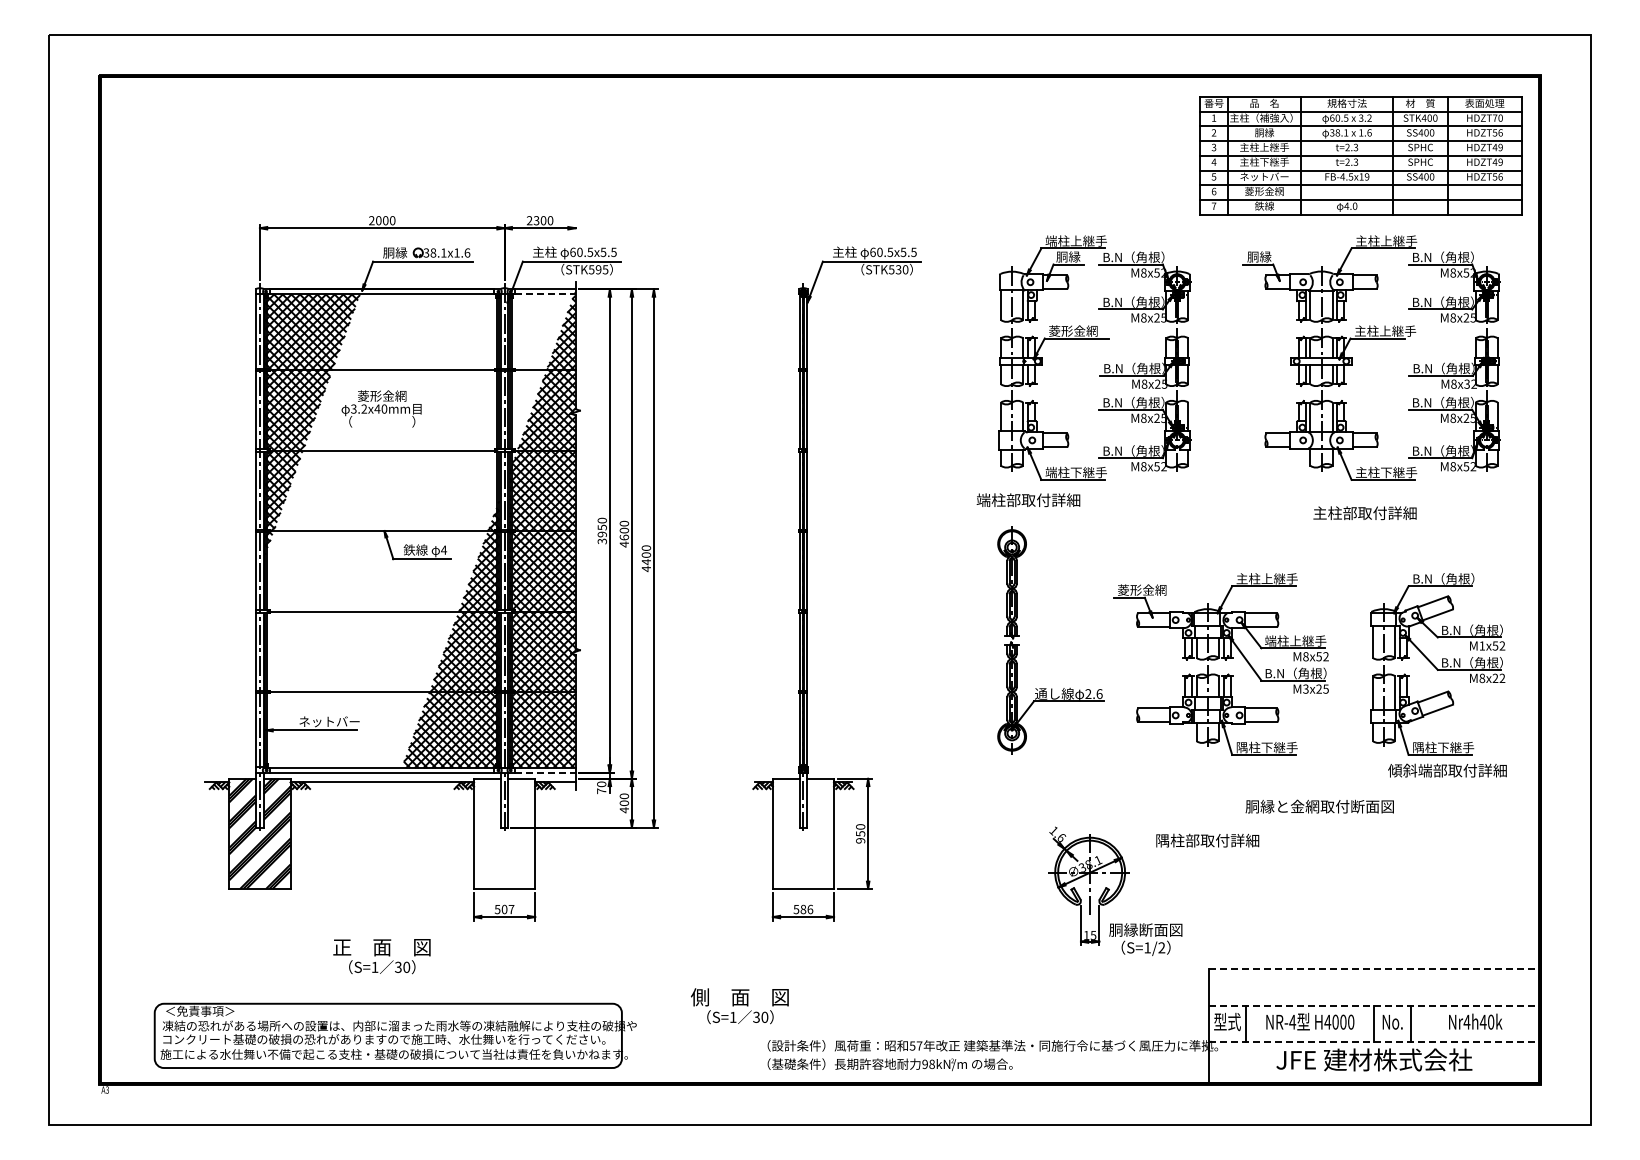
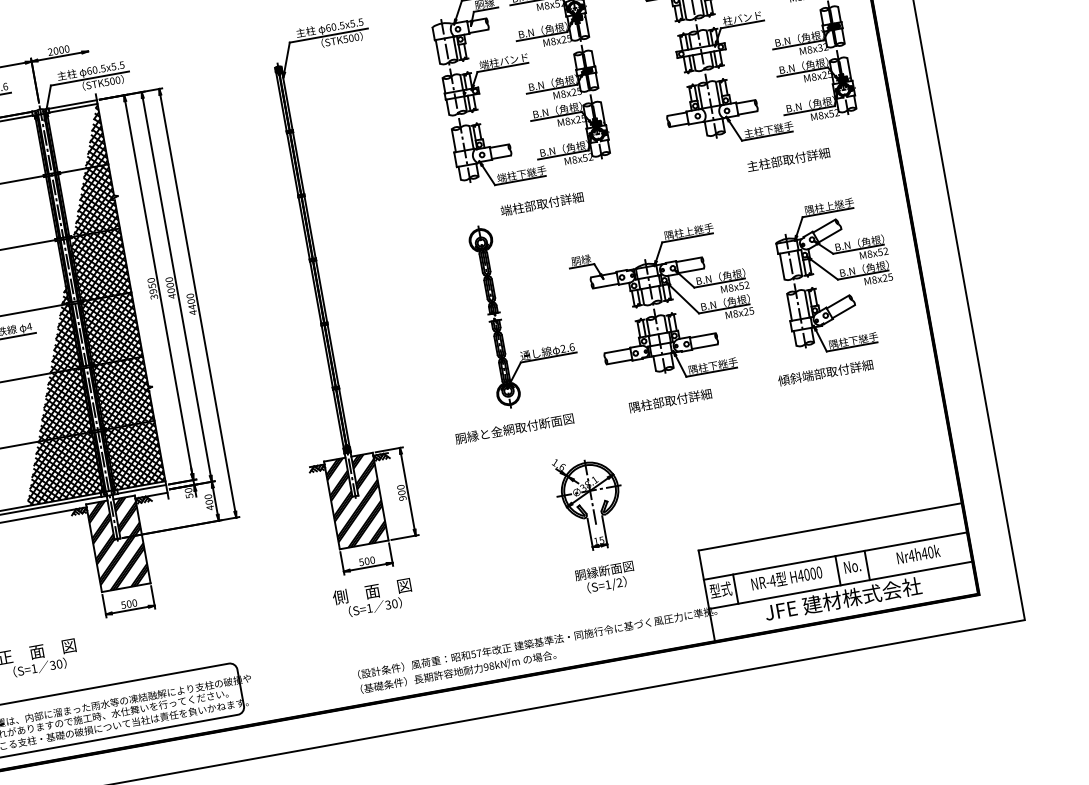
text: (536, 220) -> (55, 50), 2300 -> 2000
text: (601, 269) -> (114, 80), STK595 -> STK500
text: (898, 269) -> (351, 38), STK530 -> STK500
line: (545, 294) -> (73, 108), dashed -> solid
text: (1079, 330) -> (503, 60), 菱形金網 -> 端柱バンド
text: (1385, 330) -> (747, 16), 主柱上継手 -> 柱バンド
text: (1028, 500) -> (542, 204), moved
text: (1364, 513) -> (788, 159), moved
text: (623, 537) -> (170, 290), 4600 -> 4000
text: (1241, 578) -> (668, 234), 主柱上継手 -> 隅柱上継手
text: (1443, 578) -> (829, 206), B.N（角根） -> 隅柱上継手
text: (1141, 589) -> (590, 258), 菱形金網 -> 胴縁
text: (1295, 640) -> (720, 276), 端柱上継手 -> B.N（角根）
text: (1482, 645) -> (869, 253), M1x52 -> M8x52
text: (1502, 678) -> (890, 277), M8x22 -> M8x25
text: (1305, 688) -> (735, 313), M3x25 -> M8x25
text: (1447, 770) -> (825, 372), moved
line: (545, 772) -> (142, 489), dashed -> solid
text: (601, 791) -> (189, 496), 70 -> 50
text: (1319, 806) -> (514, 428), moved
hatch: (504, 833) -> (118, 543), added
hatch: (803, 833) -> (356, 500), added
text: (860, 833) -> (401, 492), 950 -> 900
text: (1207, 840) -> (670, 400), moved
text: (806, 908) -> (369, 560), 586 -> 500
text: (511, 909) -> (134, 603), 507 -> 500
text: (1145, 939) -> (605, 578), moved
line: (1374, 969) -> (830, 527), dashed -> solid
line: (1374, 1005) -> (835, 555), dashed -> solid
text: (739, 1006) -> (373, 598), moved
line: (1374, 1042) -> (840, 585), dashed -> solid

